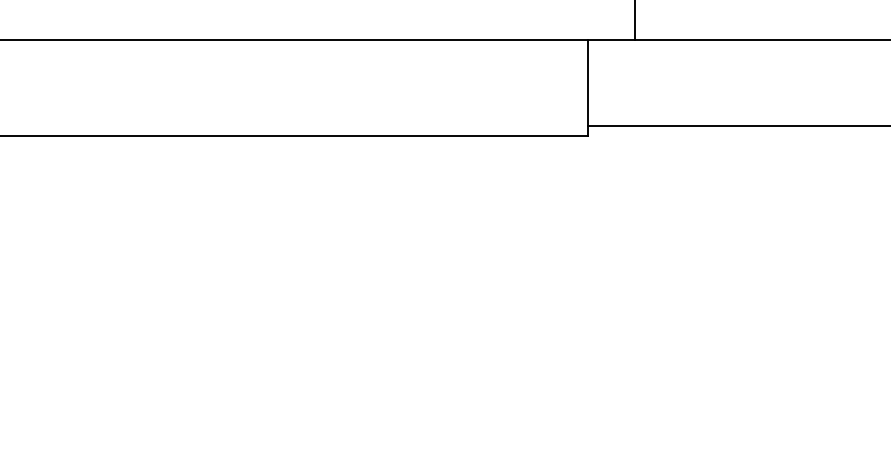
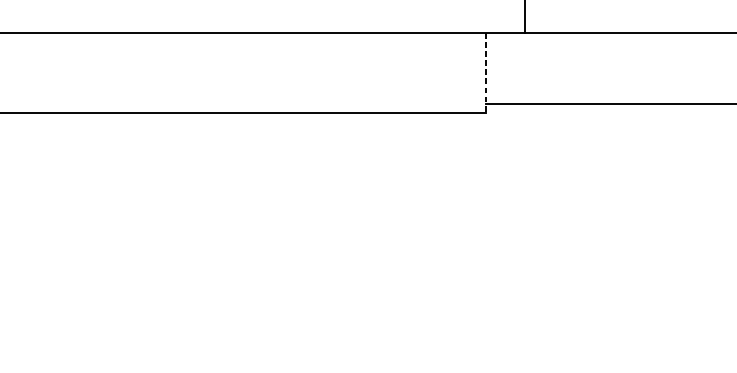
line: (587, 88) -> (485, 73), solid -> dashed

